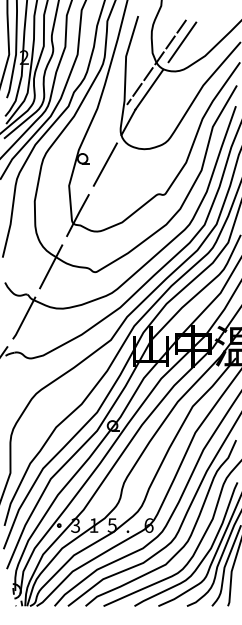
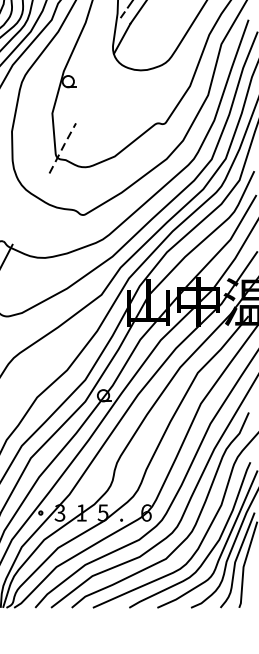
line: (104, 164) -> (93, 88), removed
line: (78, 214) -> (63, 147), solid -> dashed
line: (51, 266) -> (31, 208), removed

